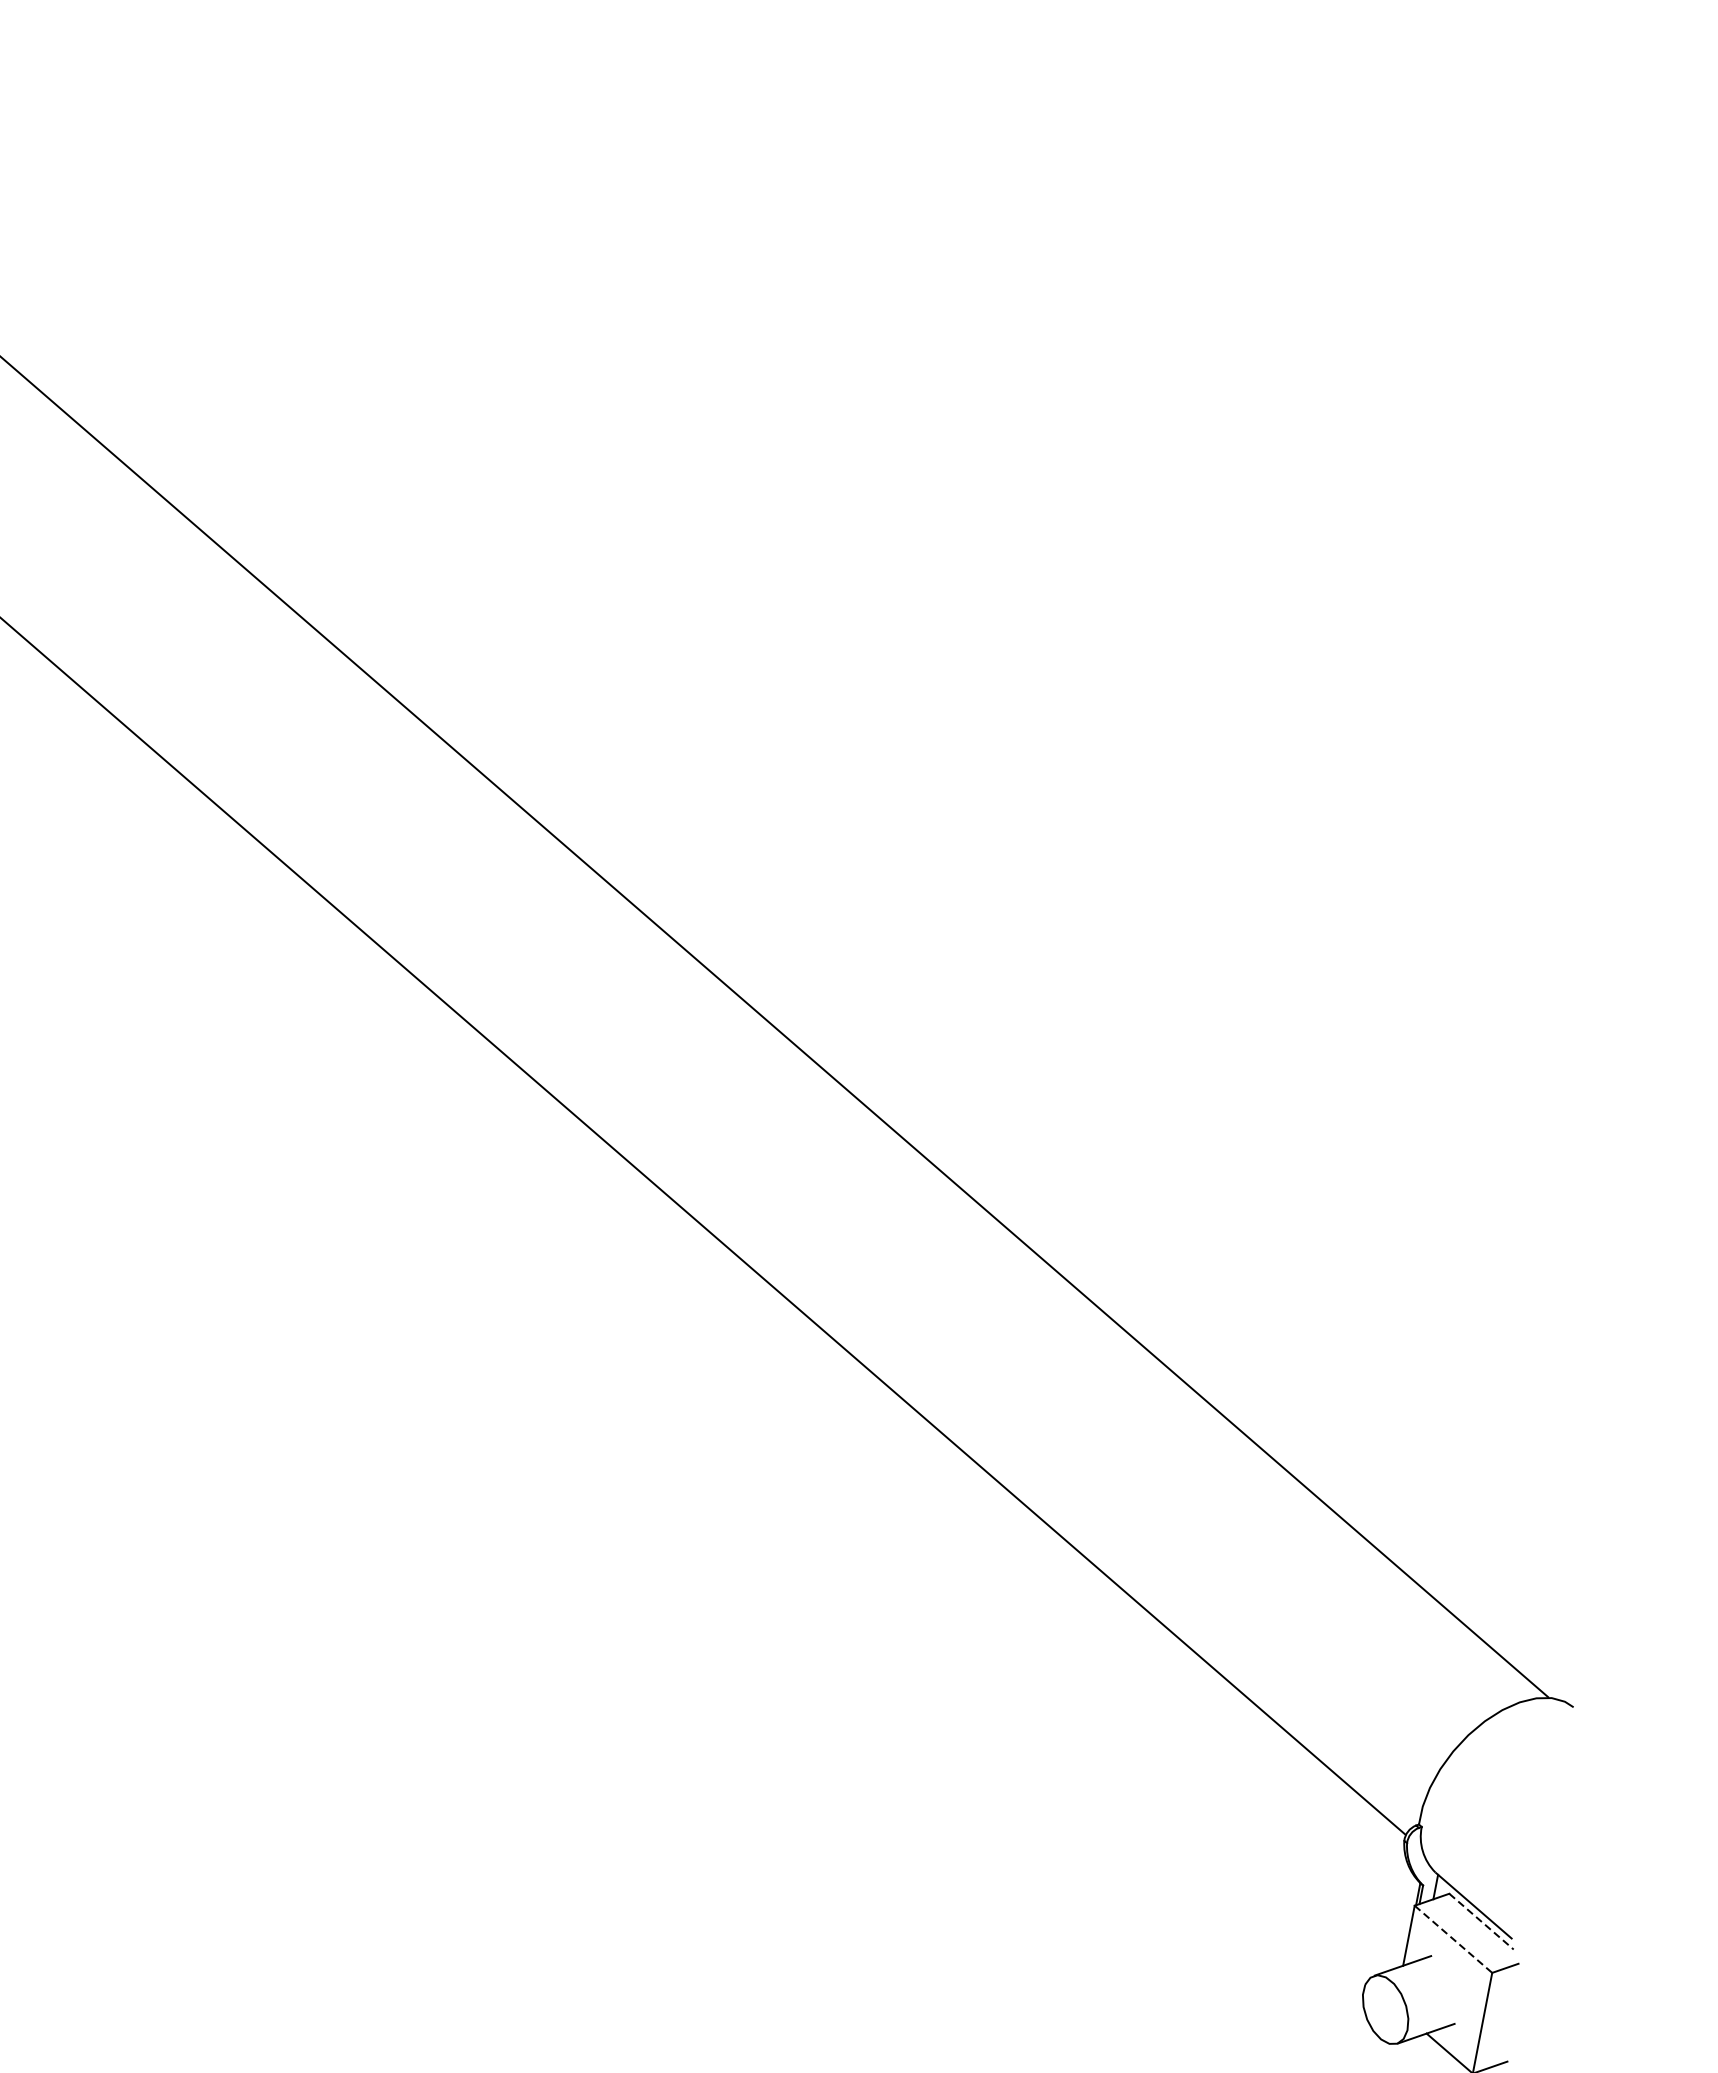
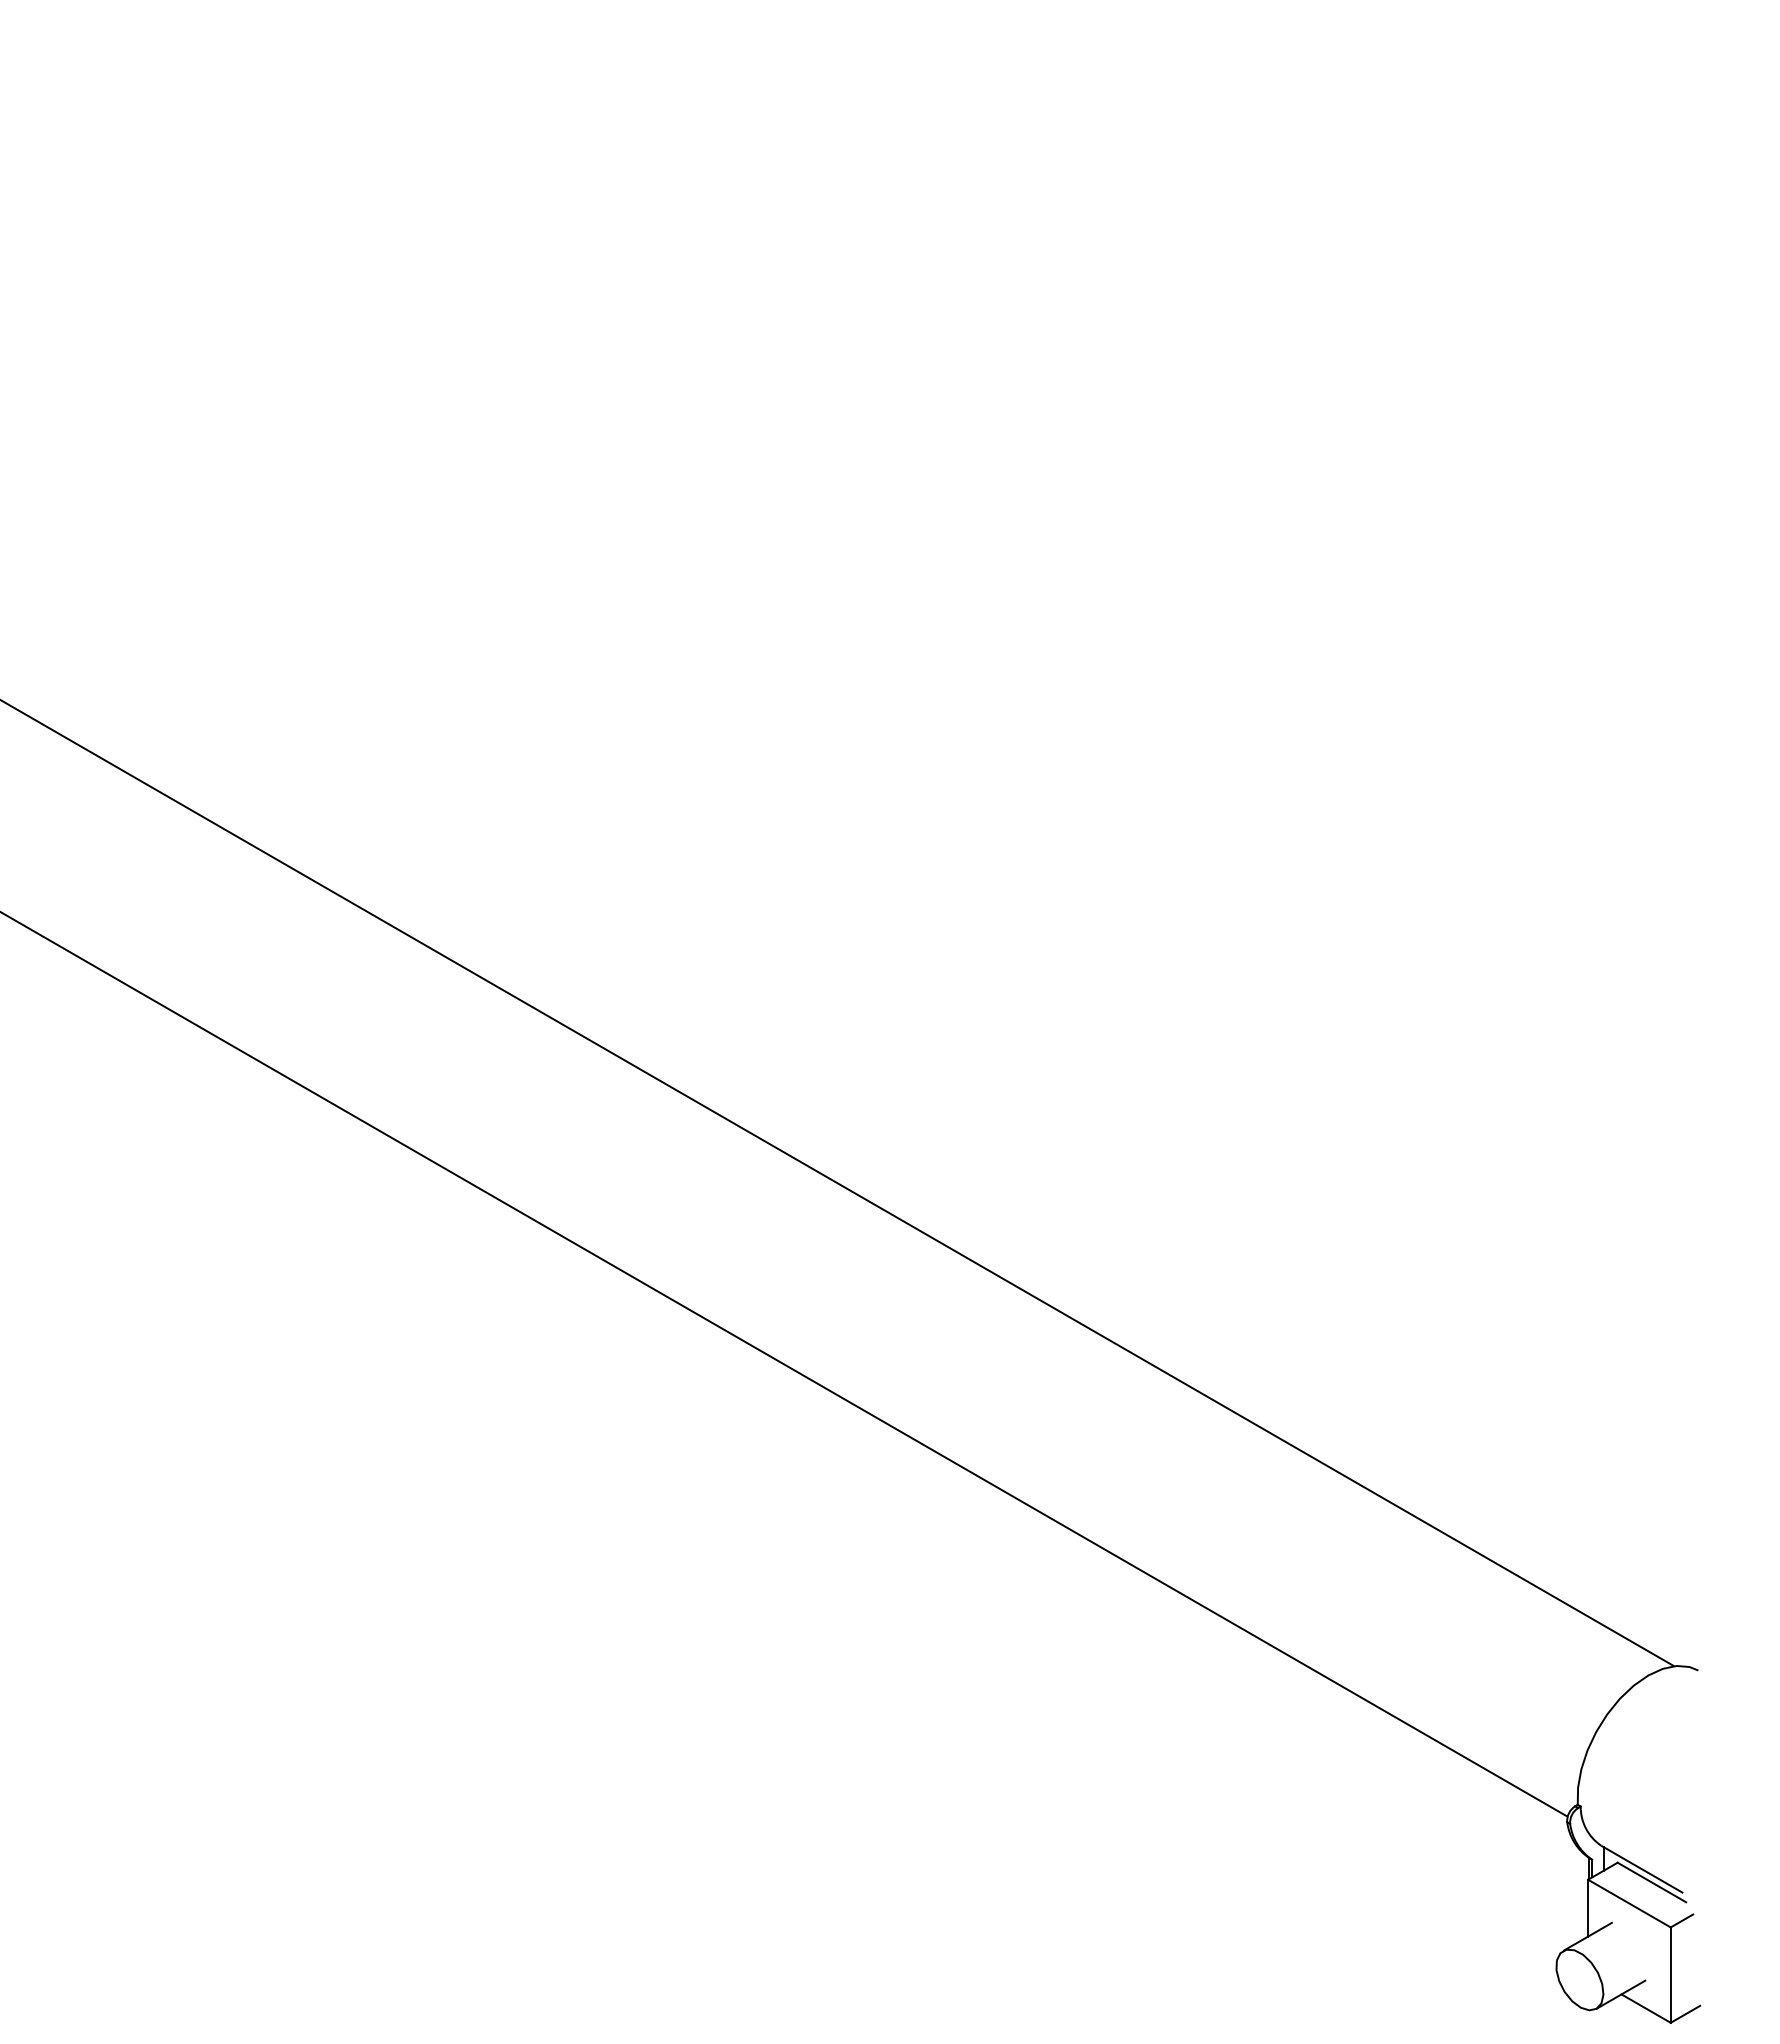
line: (1481, 1921) -> (1651, 1882), dashed -> solid
line: (1453, 1939) -> (1629, 1903), dashed -> solid

